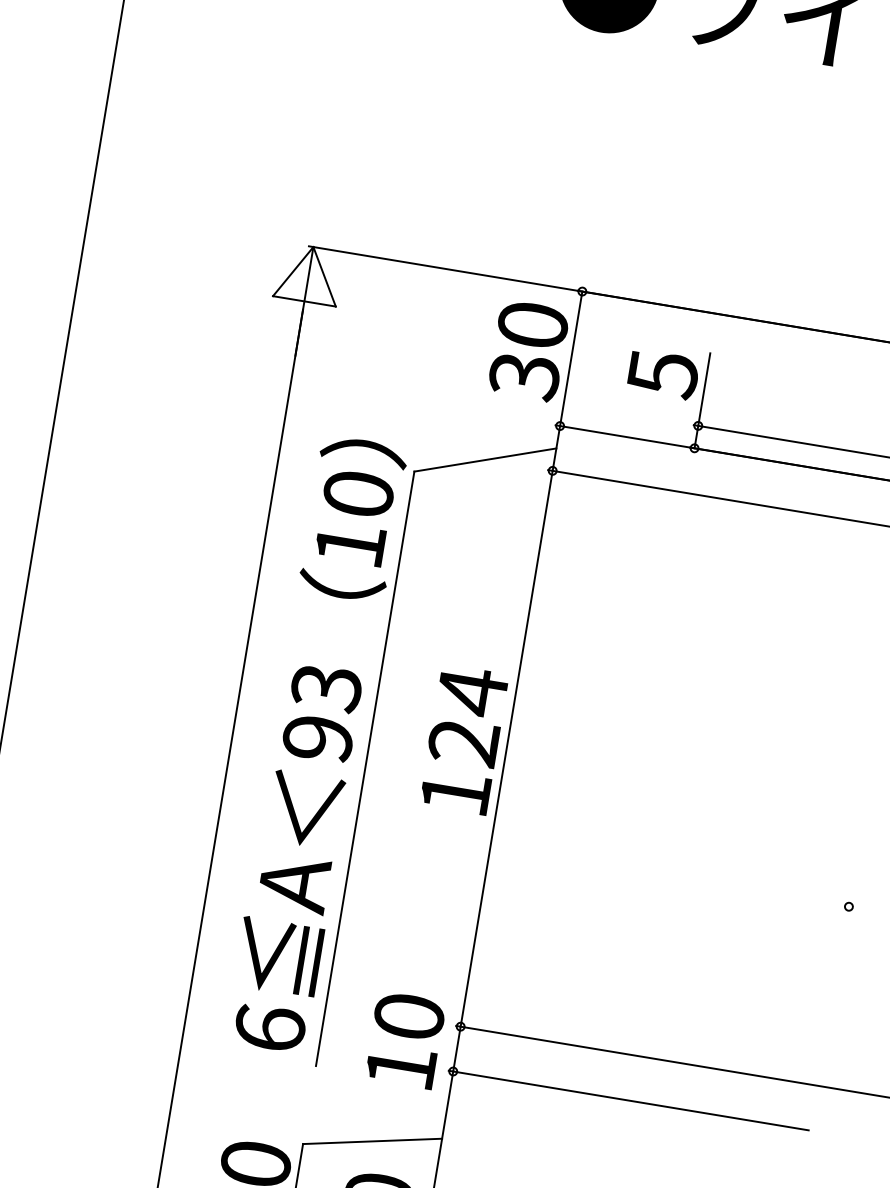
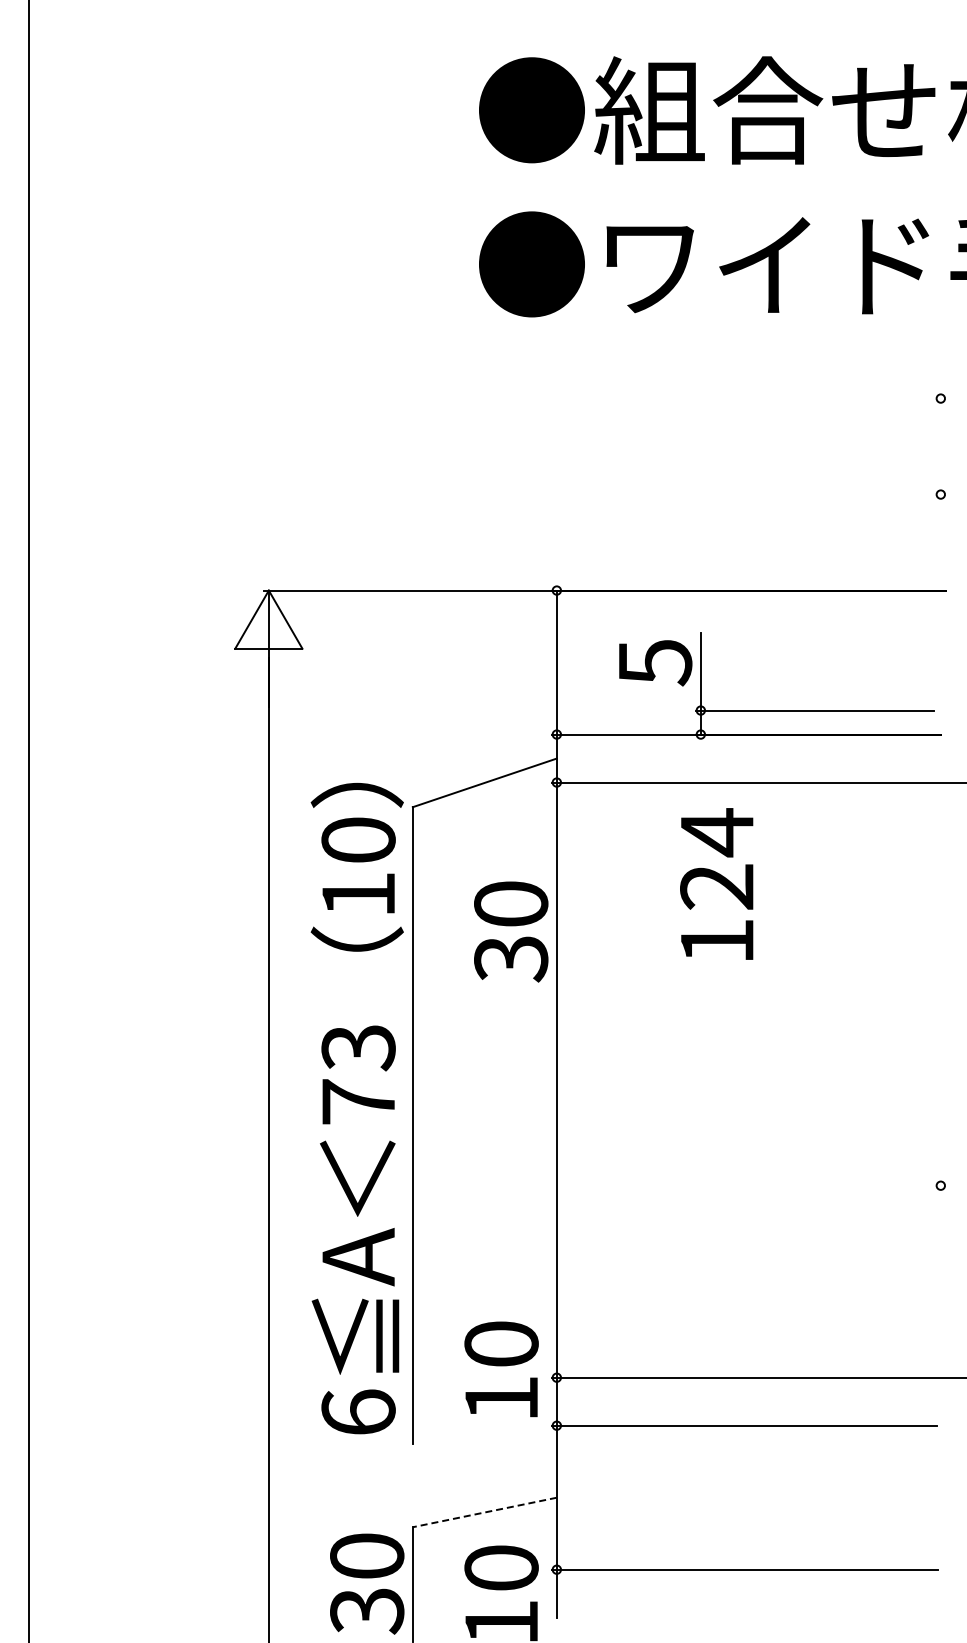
text: (529, 350) -> (511, 931), moved
text: (318, 738) -> (358, 1101), 93 -> 73
text: (463, 739) -> (716, 883), moved
text: (405, 1040) -> (501, 1369), moved
line: (372, 1141) -> (484, 1512), solid -> dashed

